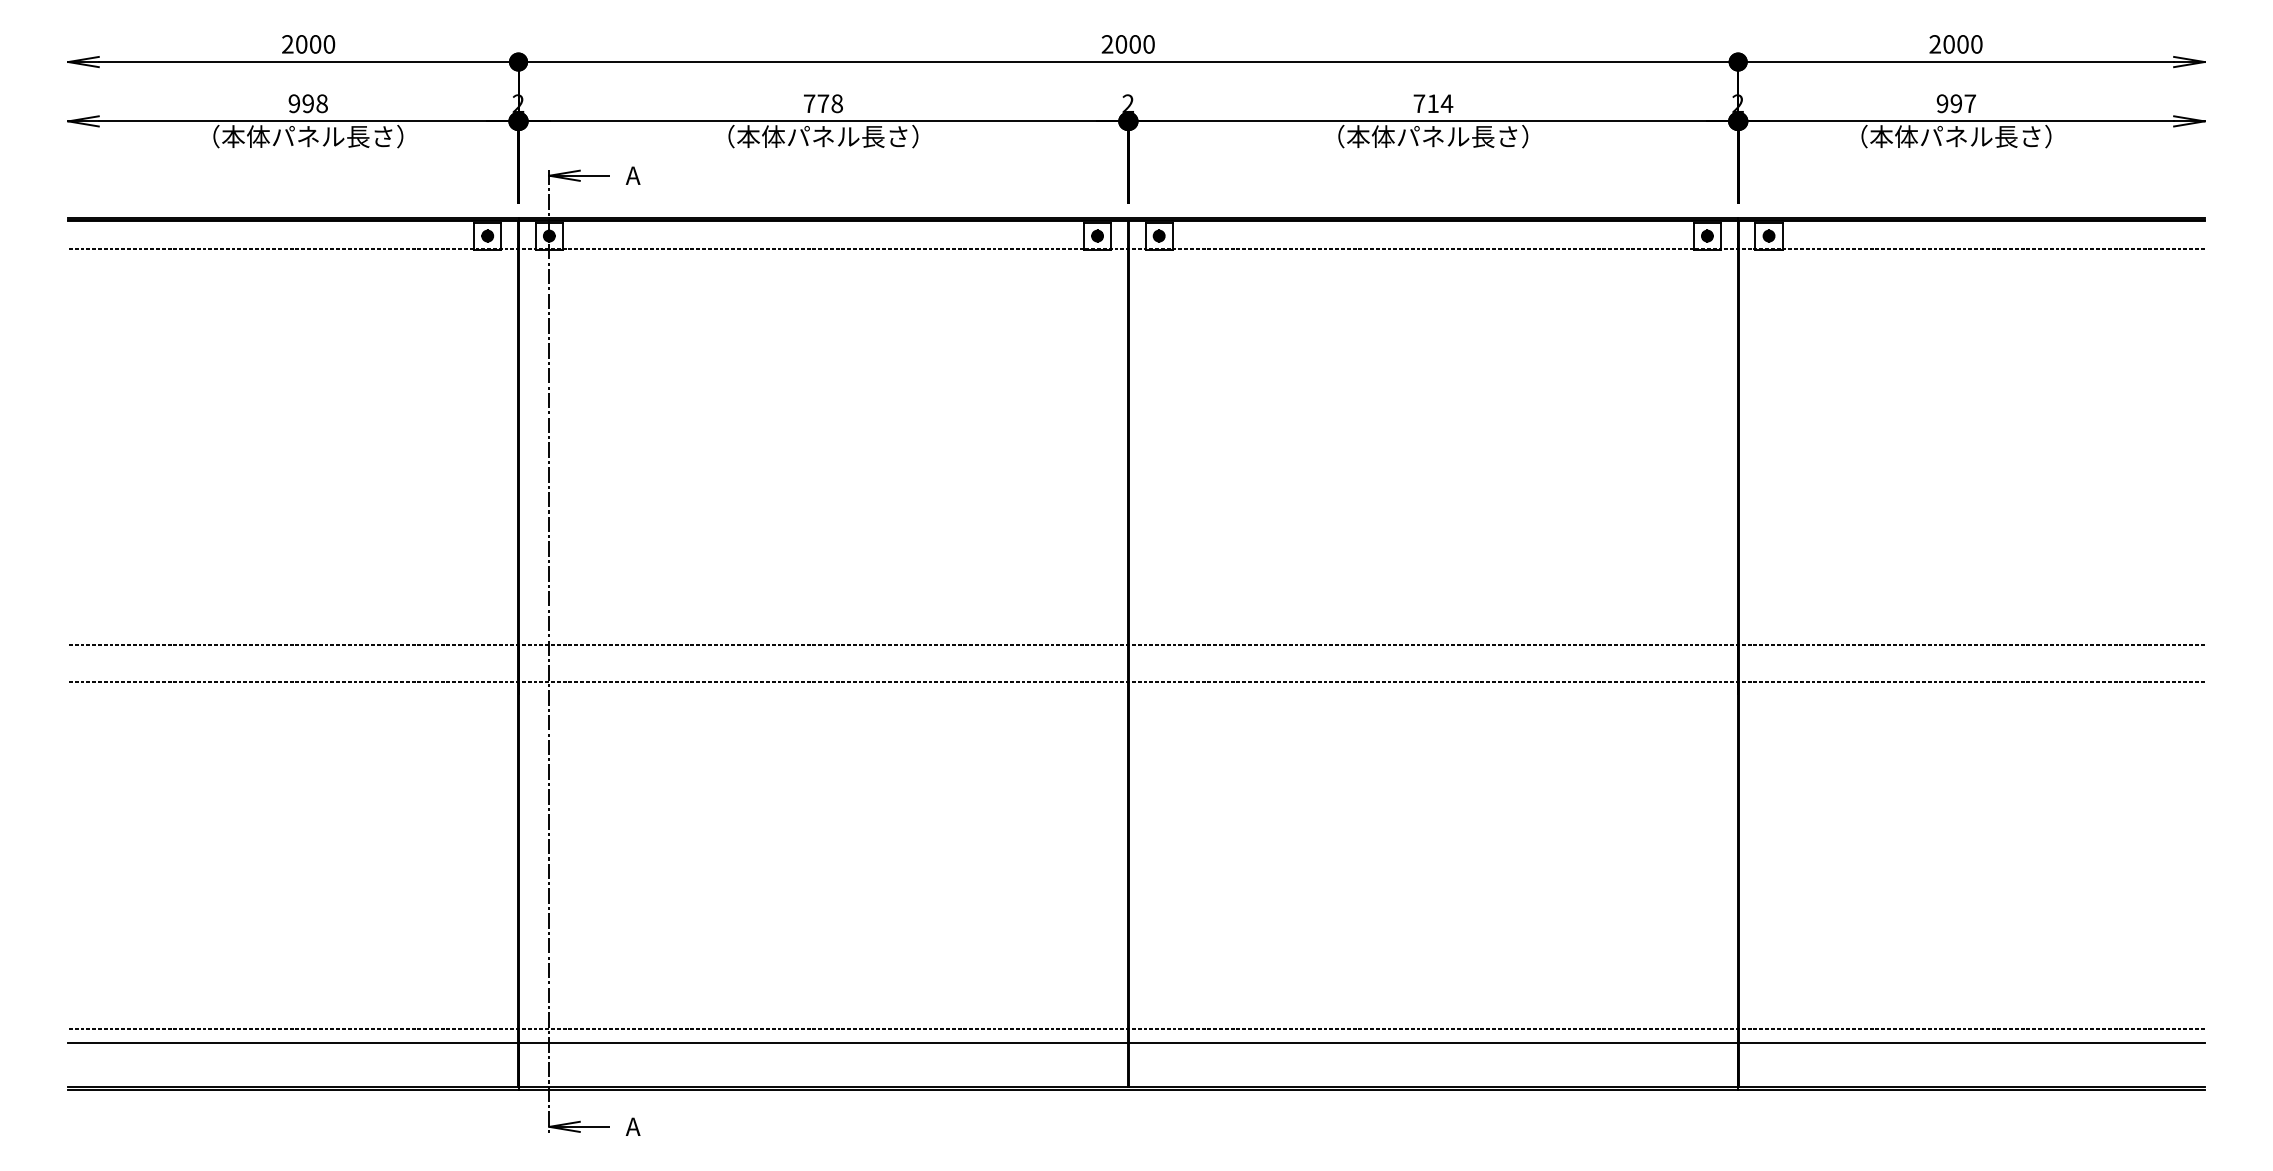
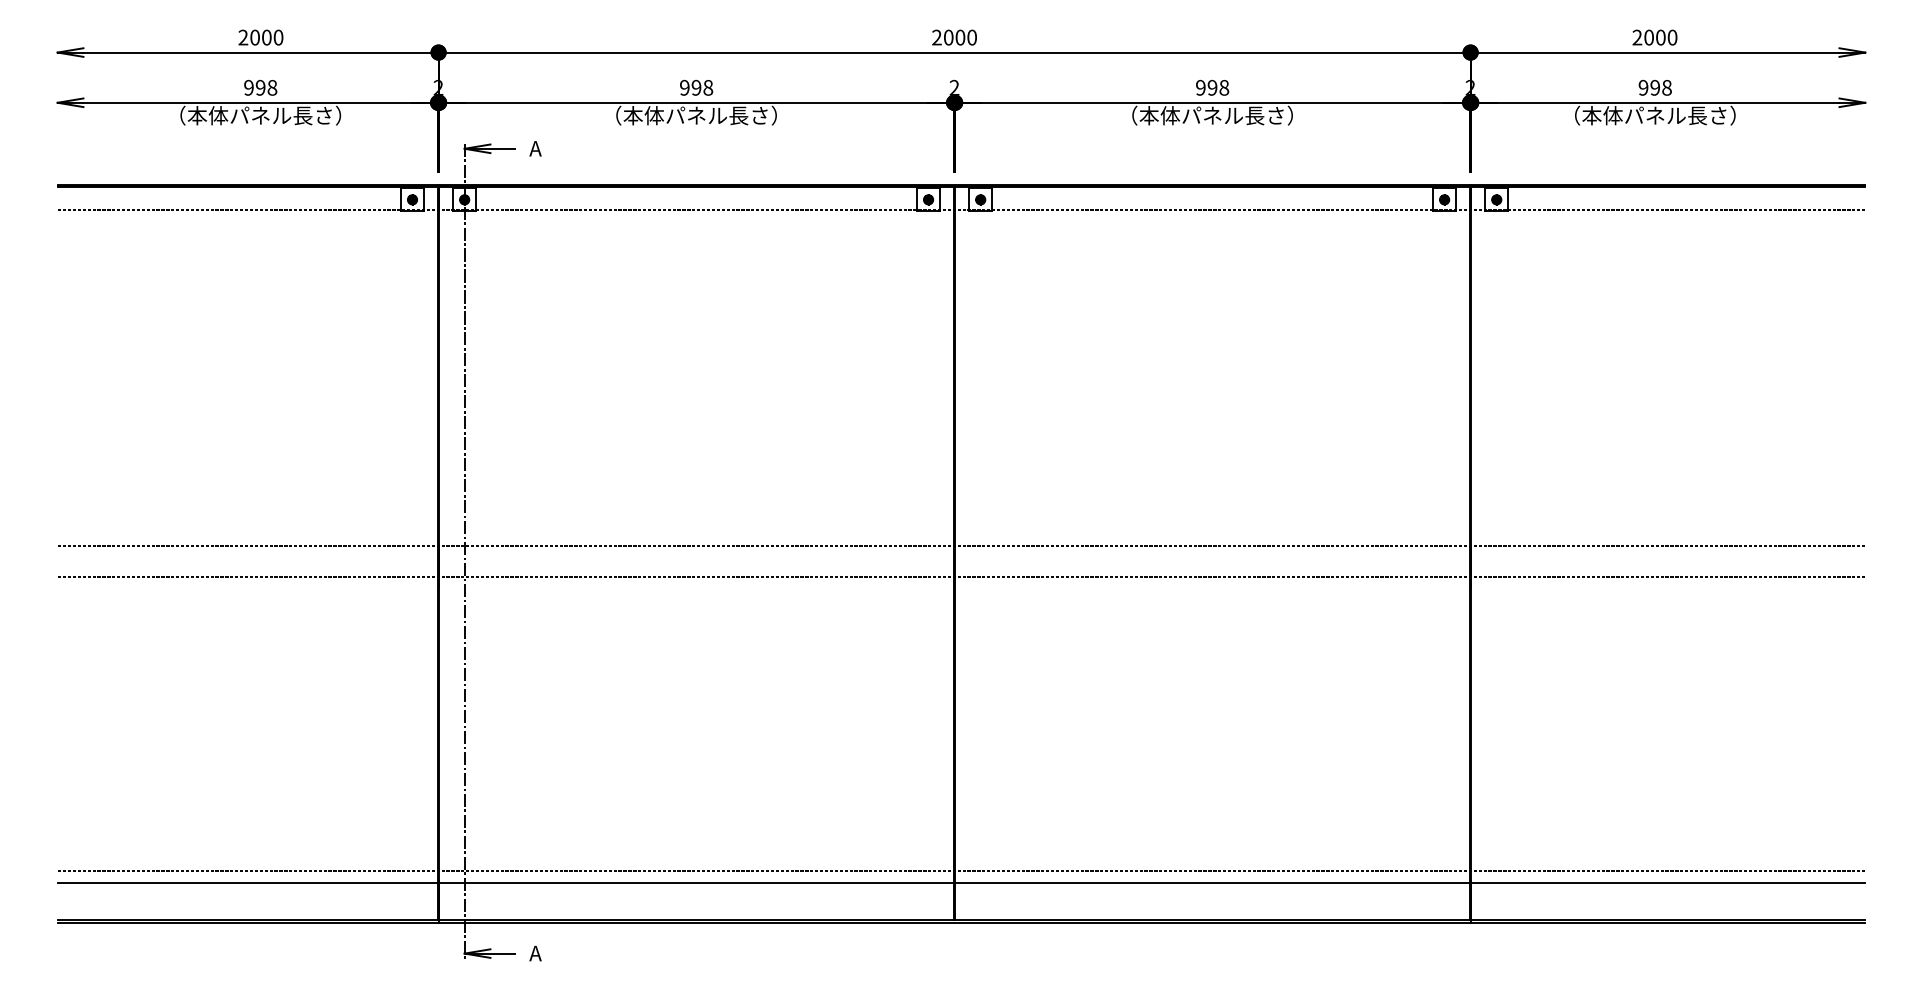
text: (816, 103) -> (690, 87), 778 -> 998
text: (1433, 103) -> (1212, 87), 714 -> 998
text: (1969, 103) -> (1666, 87), 997 -> 998

